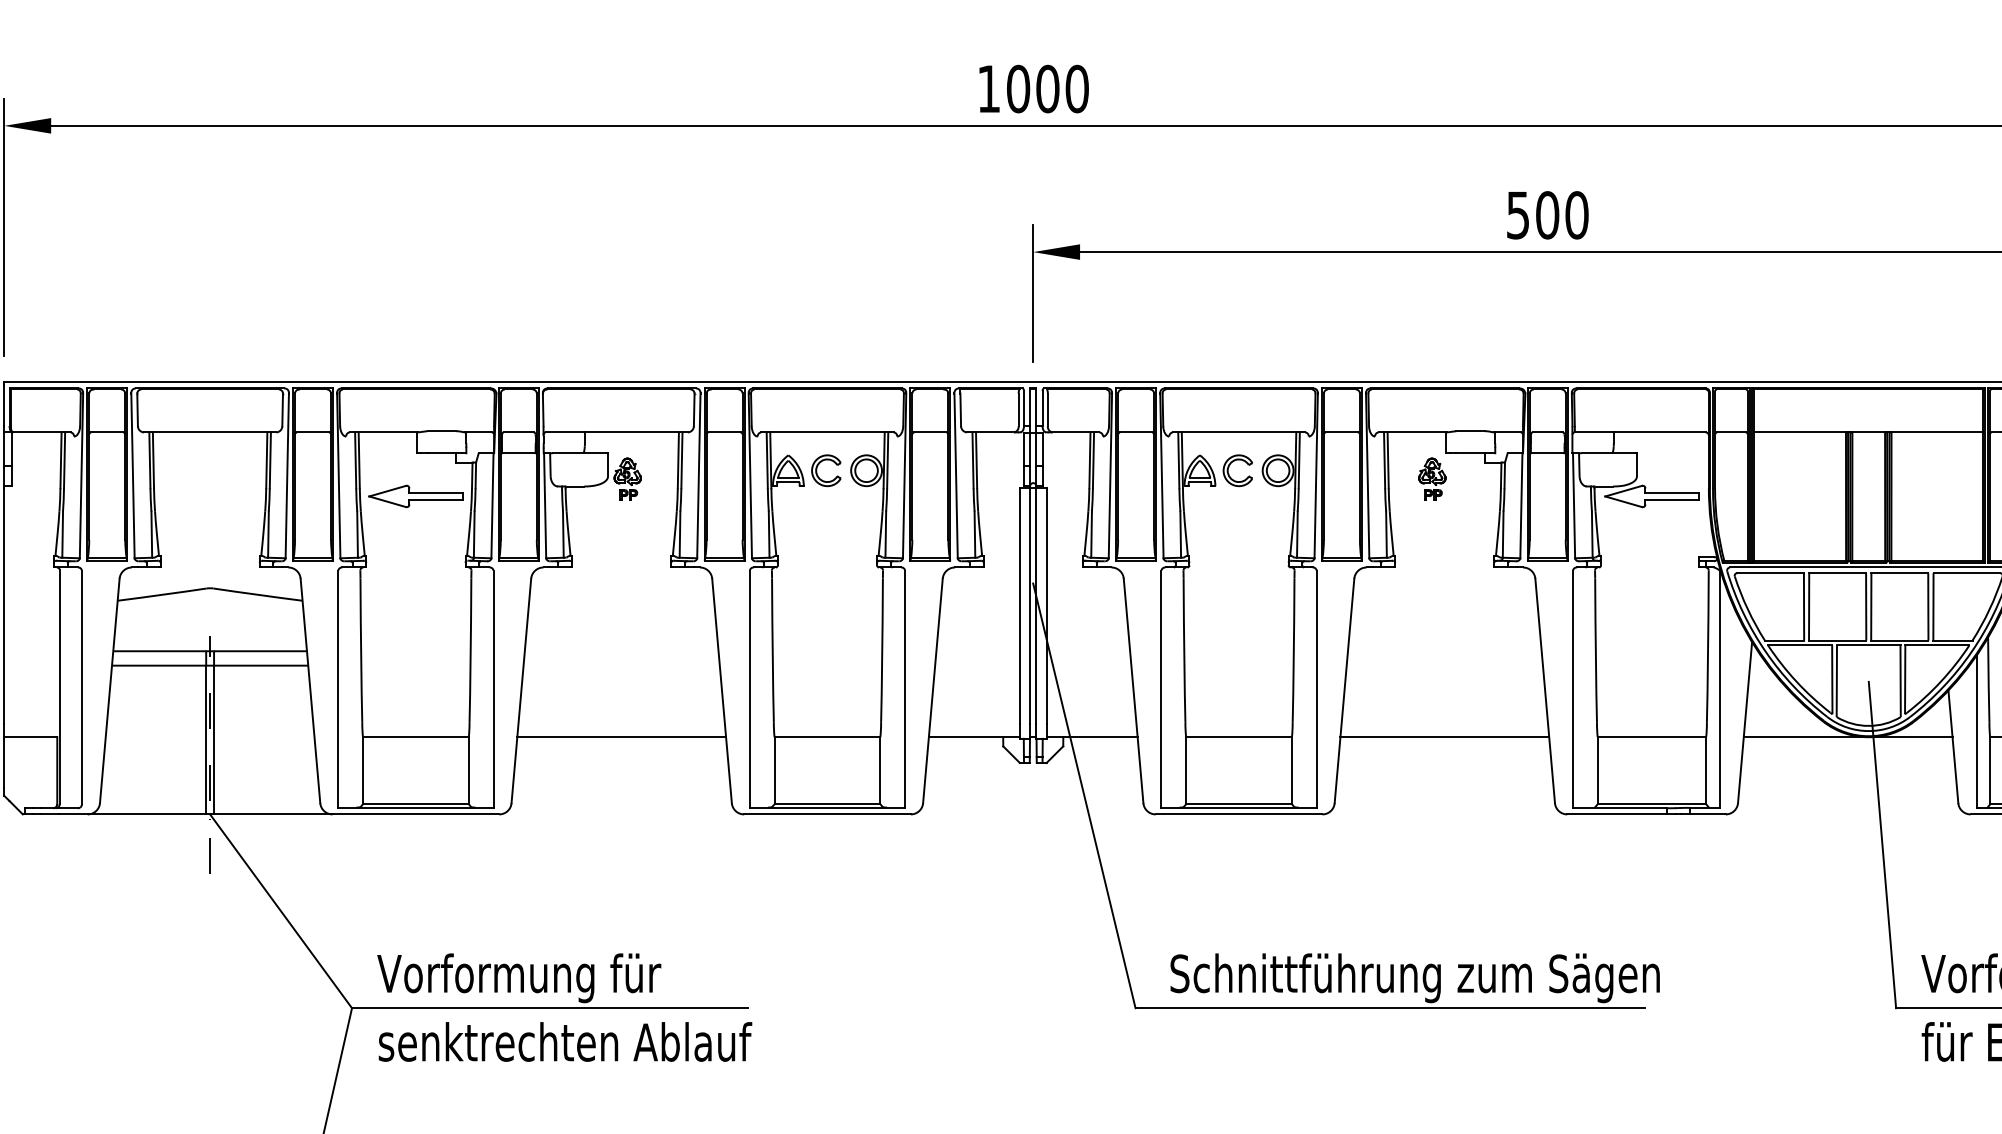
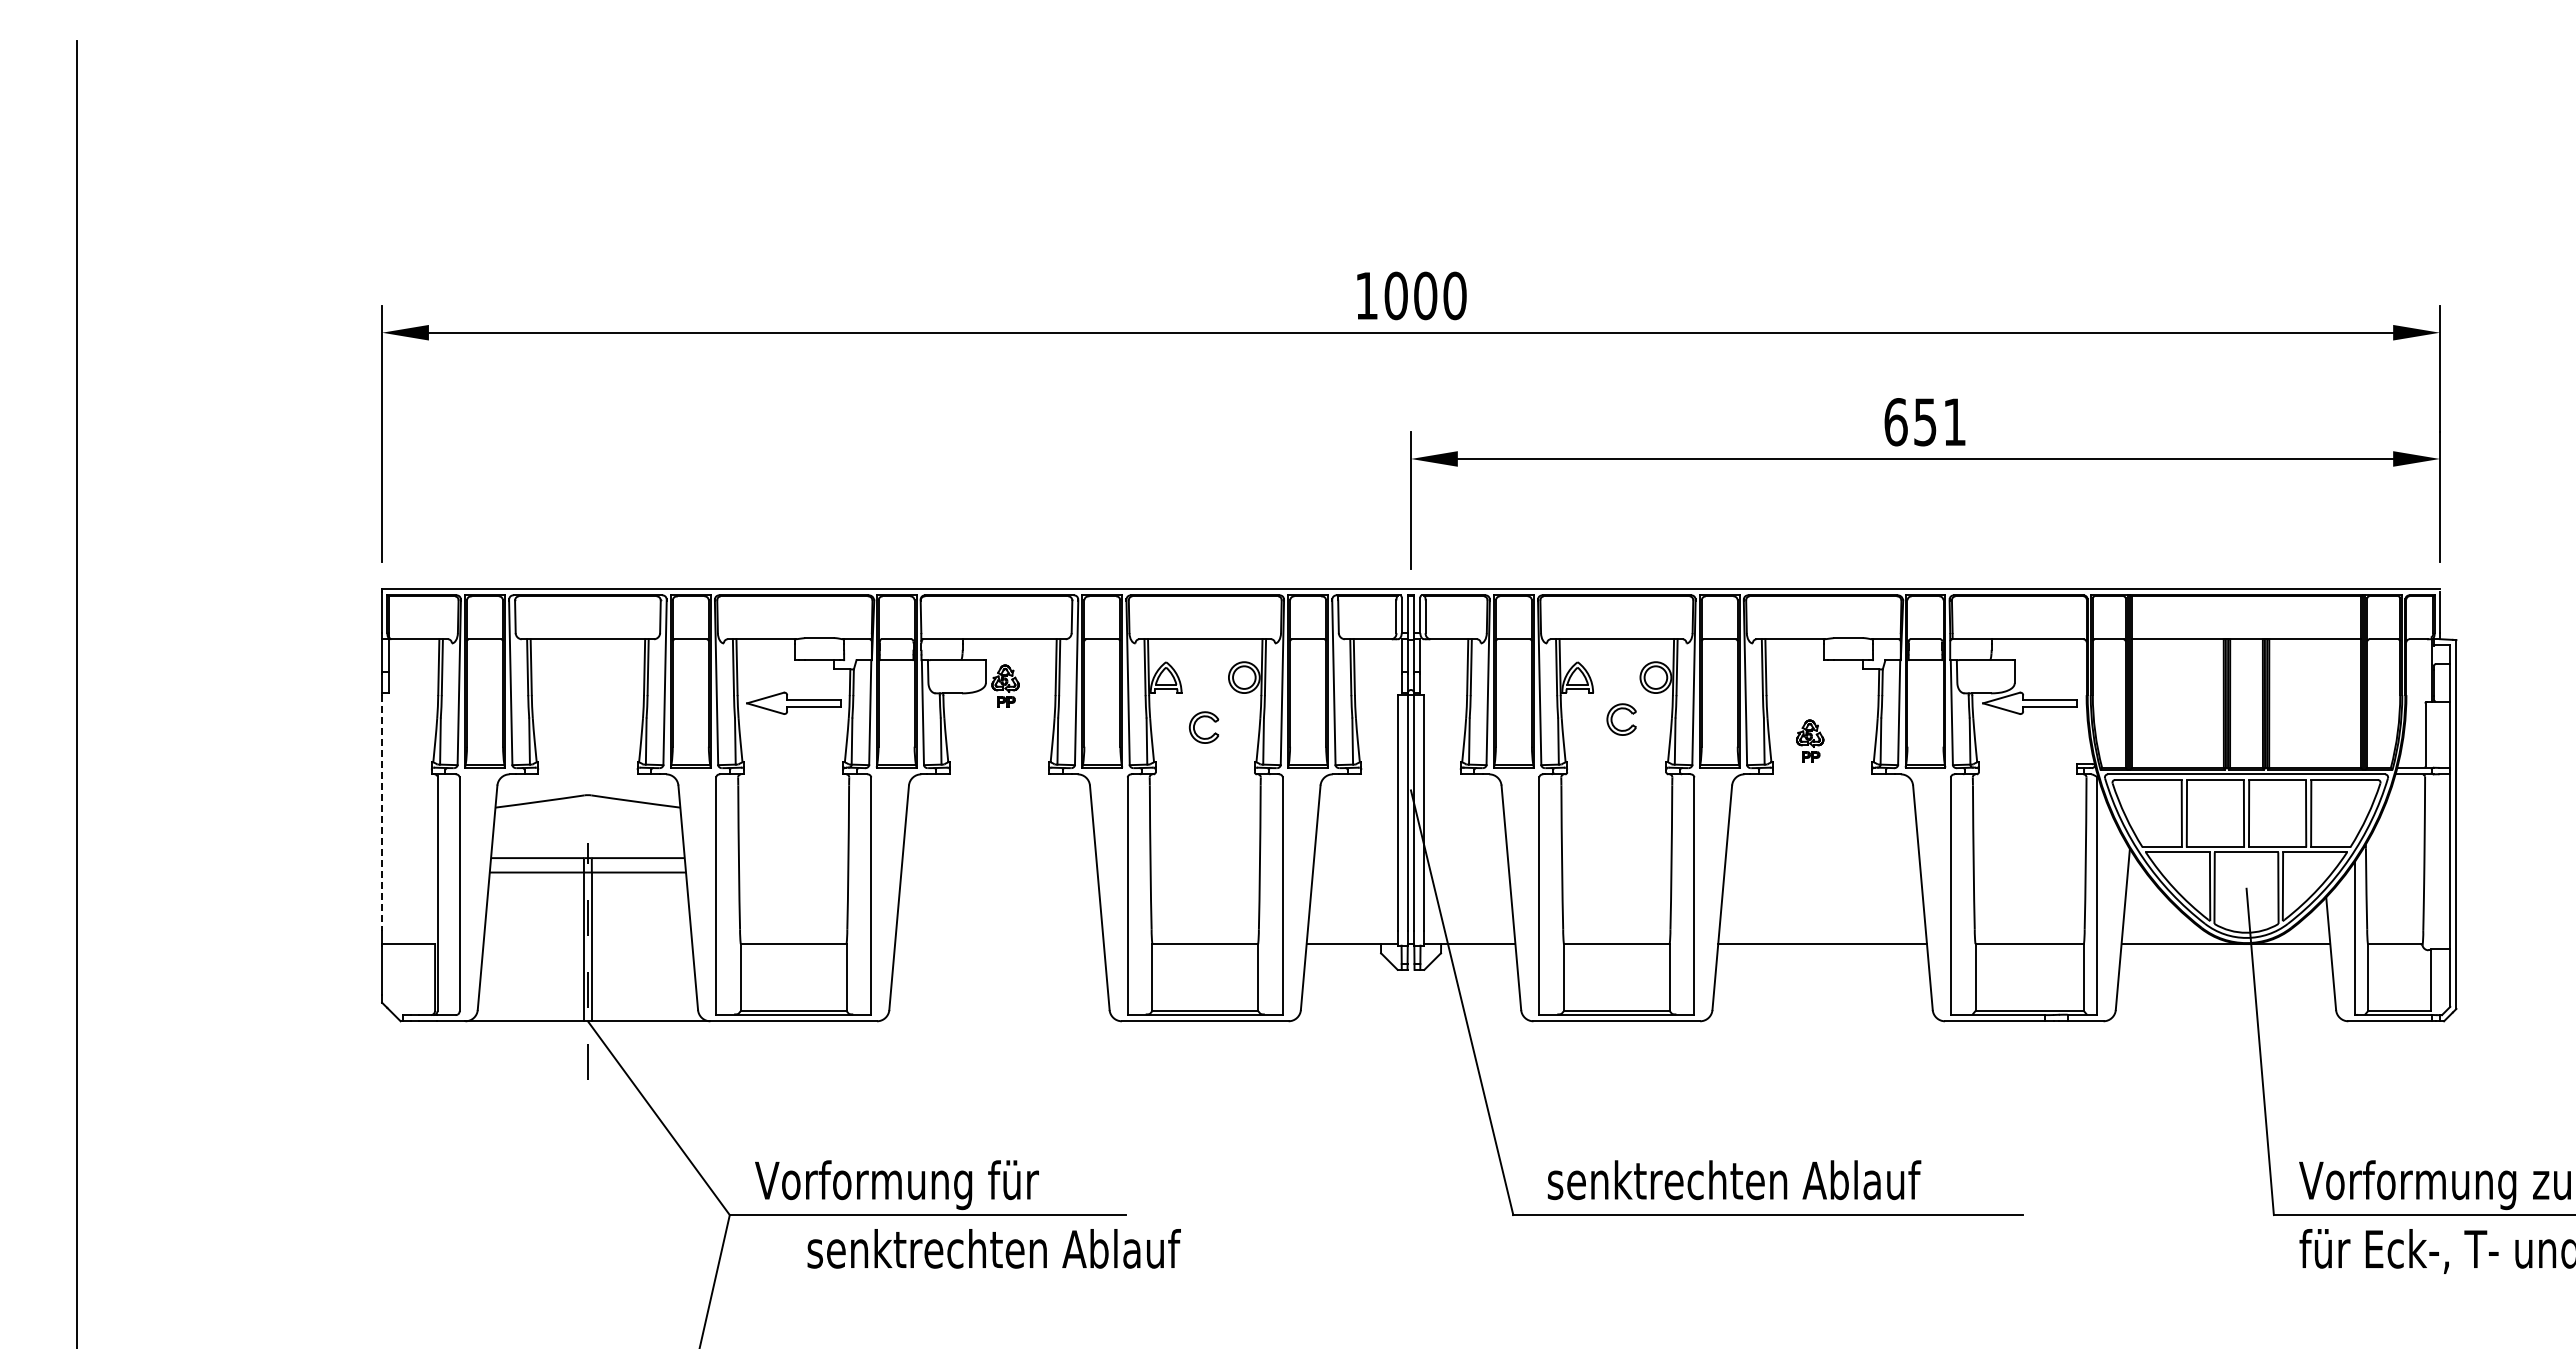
text: (1547, 215) -> (1925, 422), 500 -> 651
part: (1229, 466) -> (1613, 715), moved
part: (817, 468) -> (1195, 725), moved
part: (1432, 478) -> (1810, 740), moved
line: (4, 605) -> (382, 812), solid -> dashed
line: (621, 737) -> (999, 944), removed
text: (1414, 978) -> (1792, 1185), Schnittführung zum Sägen -> senktrechten Ablauf
text: (564, 1041) -> (993, 1248), moved

